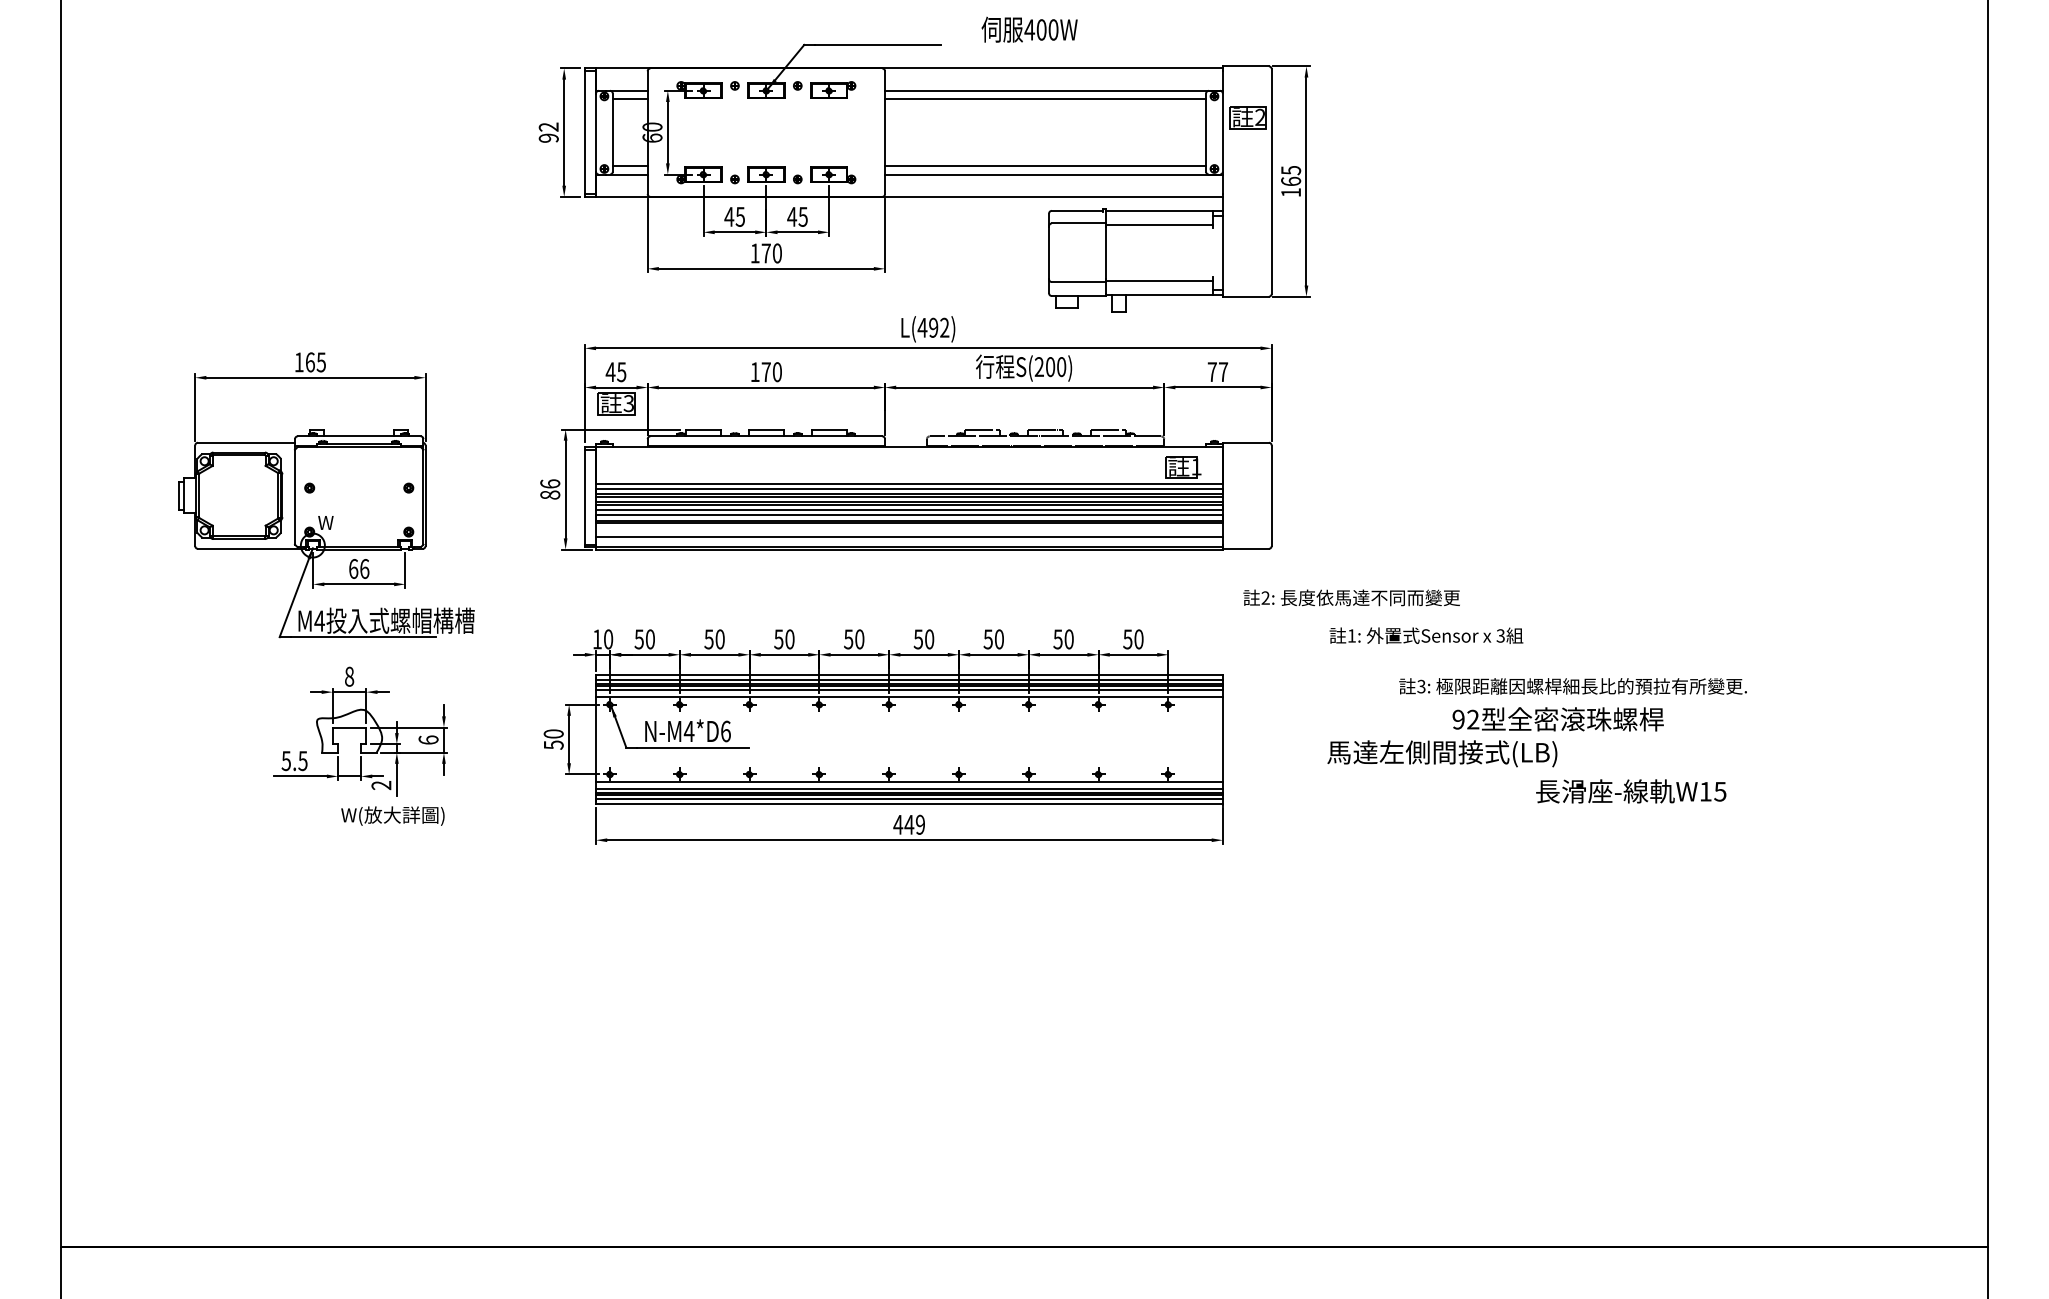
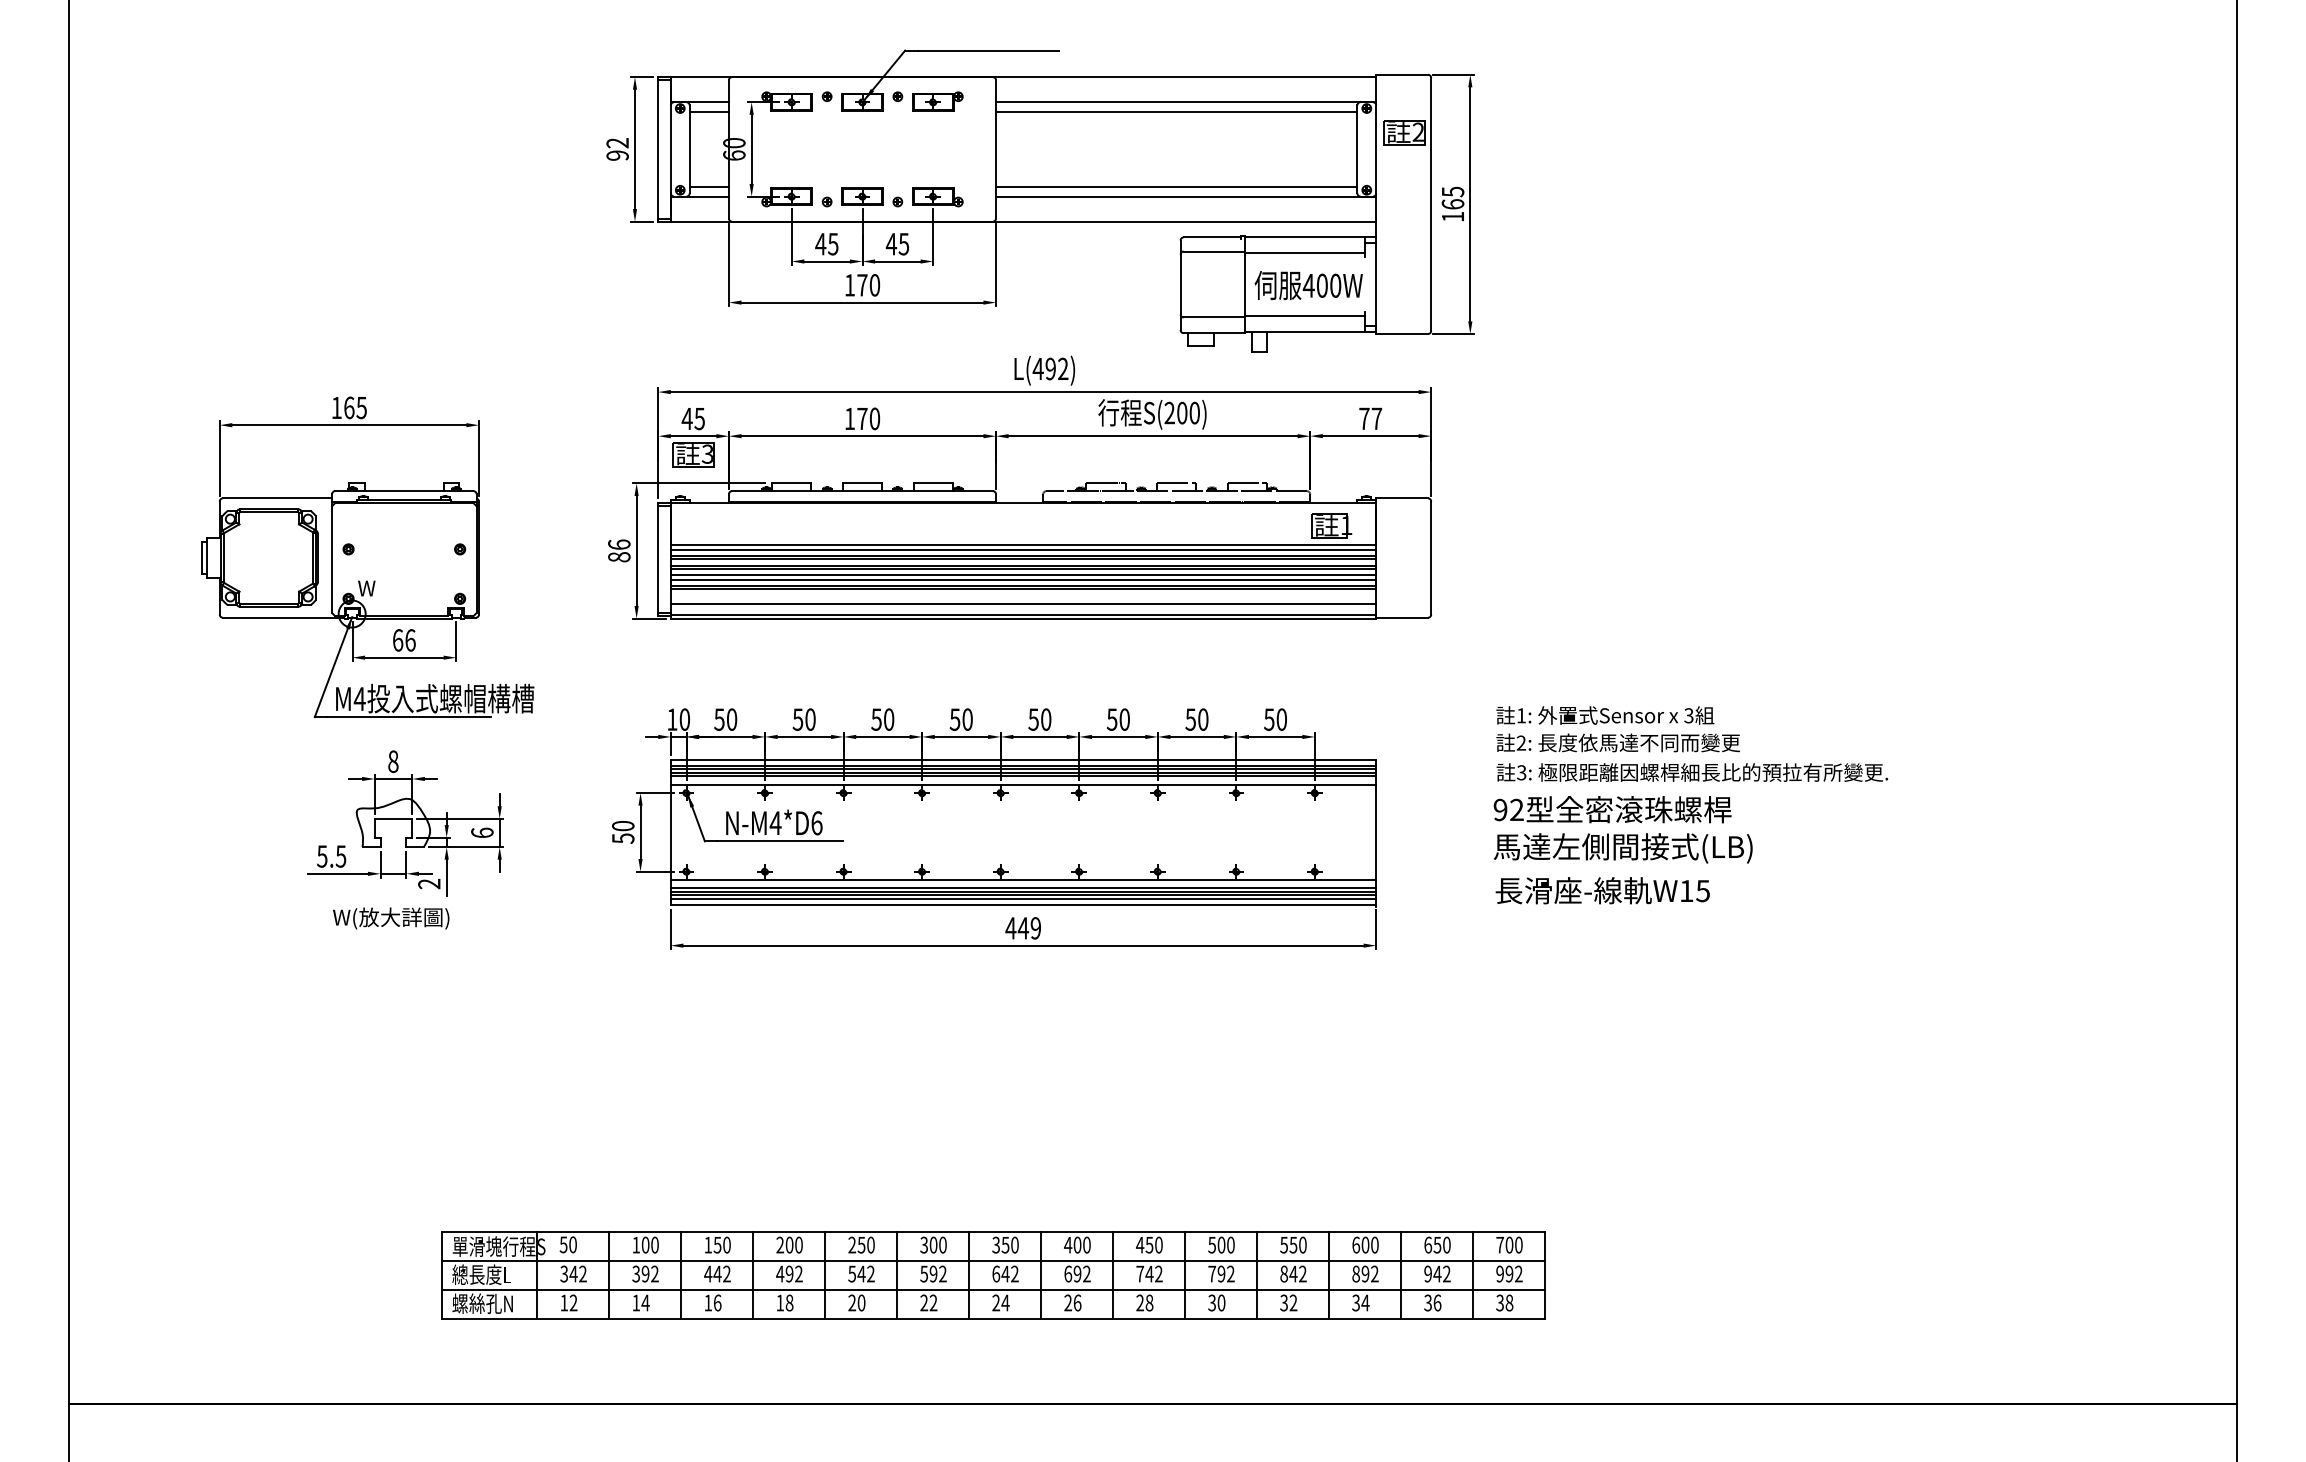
text: (1029, 29) -> (1308, 285), moved
text: (1351, 597) -> (1617, 742), moved
text: (1573, 686) -> (1692, 772), moved
text: (1558, 719) -> (1612, 809), moved
text: (1630, 791) -> (1602, 890), moved
text: (393, 816) -> (391, 918), moved
part: (882, 1133) -> (993, 1275), added

